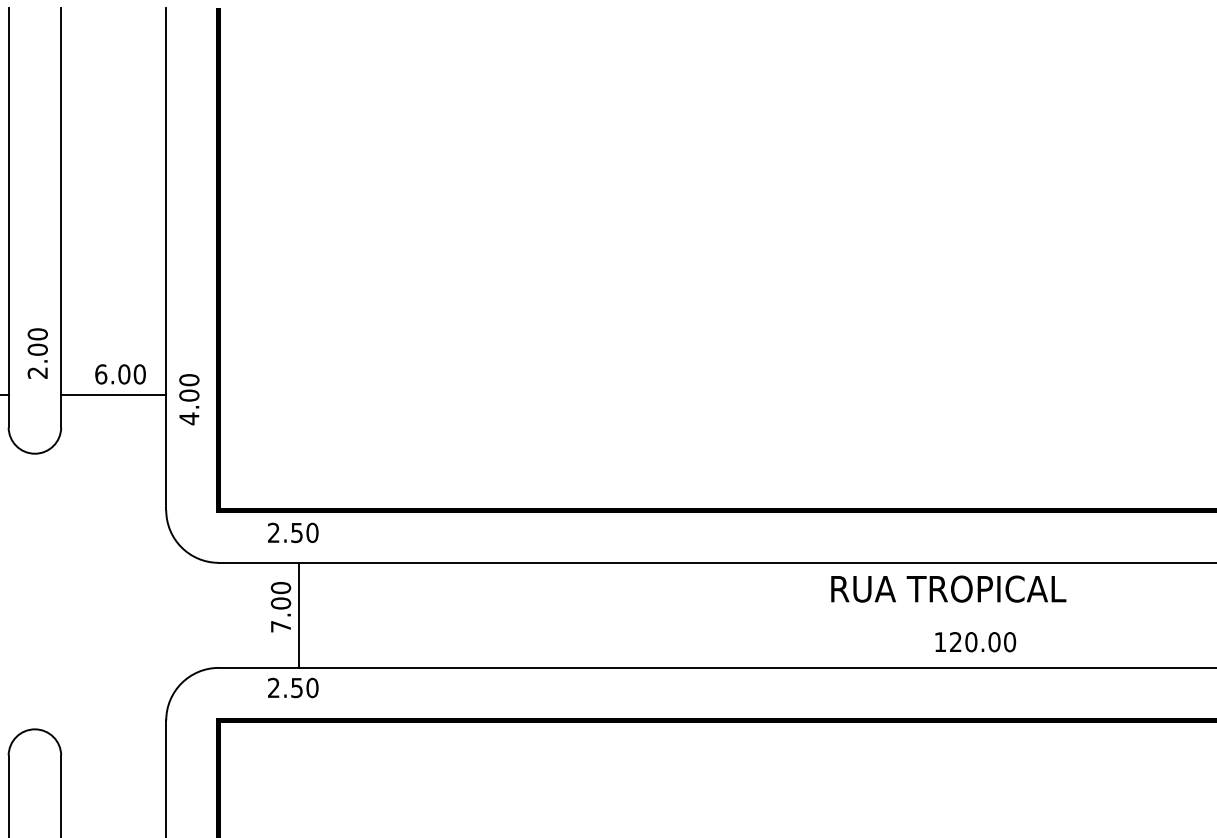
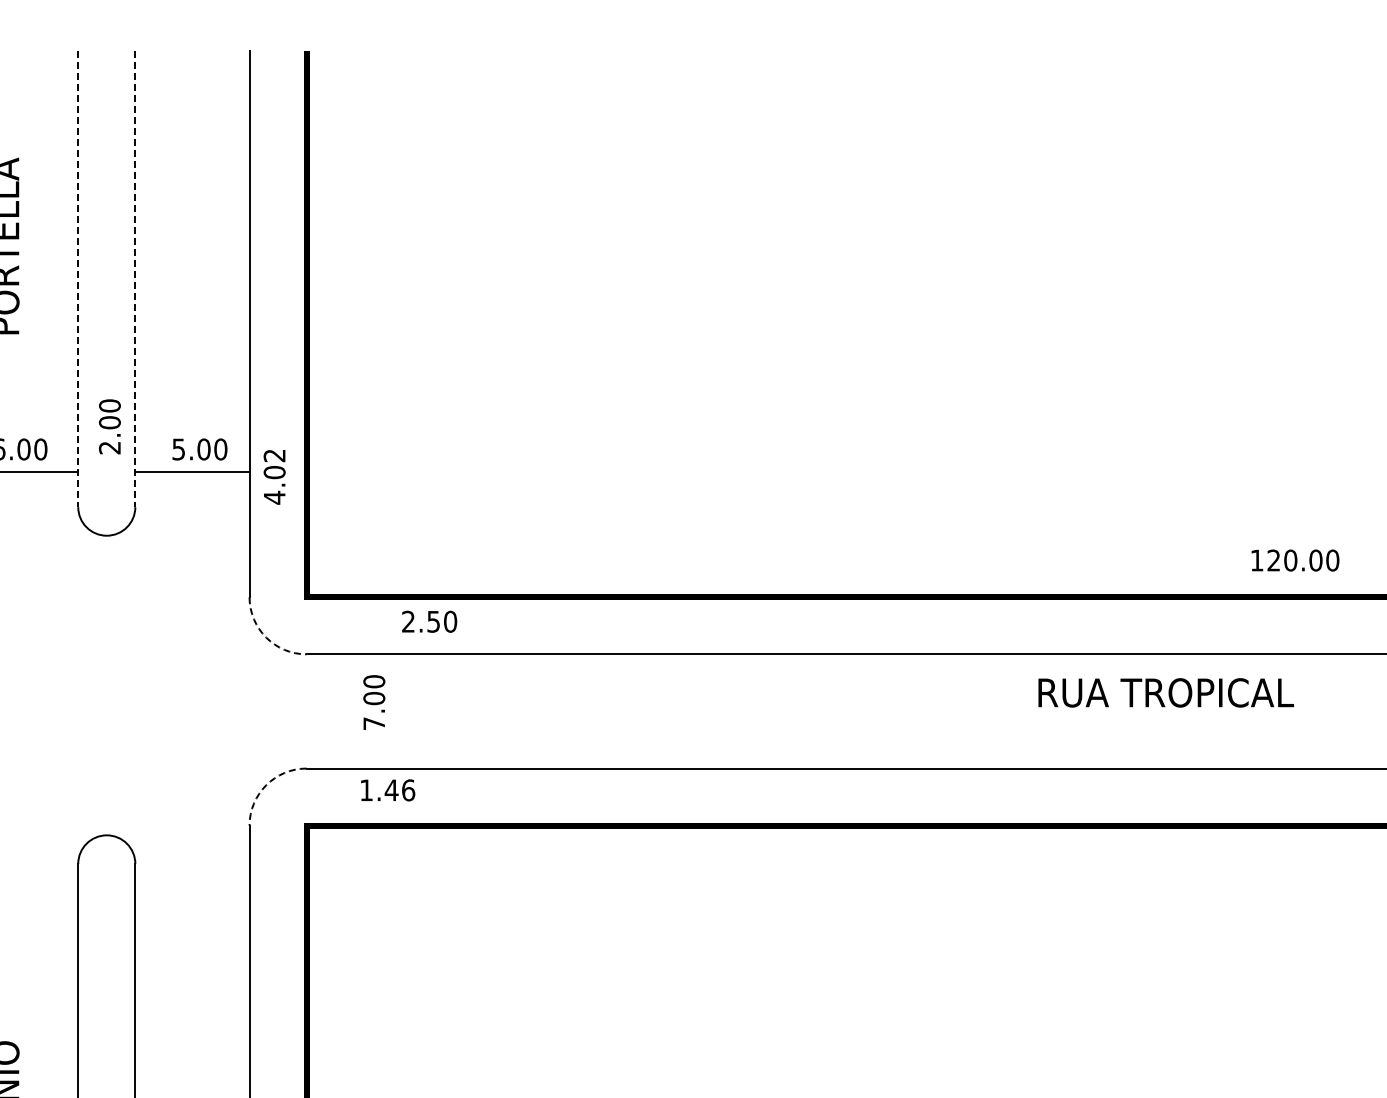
line: (8, 218) -> (78, 279), solid -> dashed
line: (61, 218) -> (135, 279), solid -> dashed
text: (100, 374) -> (178, 449), 6.00 -> 5.00
text: (189, 379) -> (274, 455), 4.00 -> 4.02
text: (293, 532) -> (429, 621), moved
arc: (181, 547) -> (266, 637), solid -> dashed
text: (948, 588) -> (1165, 692), moved
line: (298, 615) -> (393, 711), removed
text: (975, 642) -> (1295, 560), moved
arc: (181, 683) -> (266, 785), solid -> dashed
text: (293, 688) -> (387, 790), 2.50 -> 1.46

